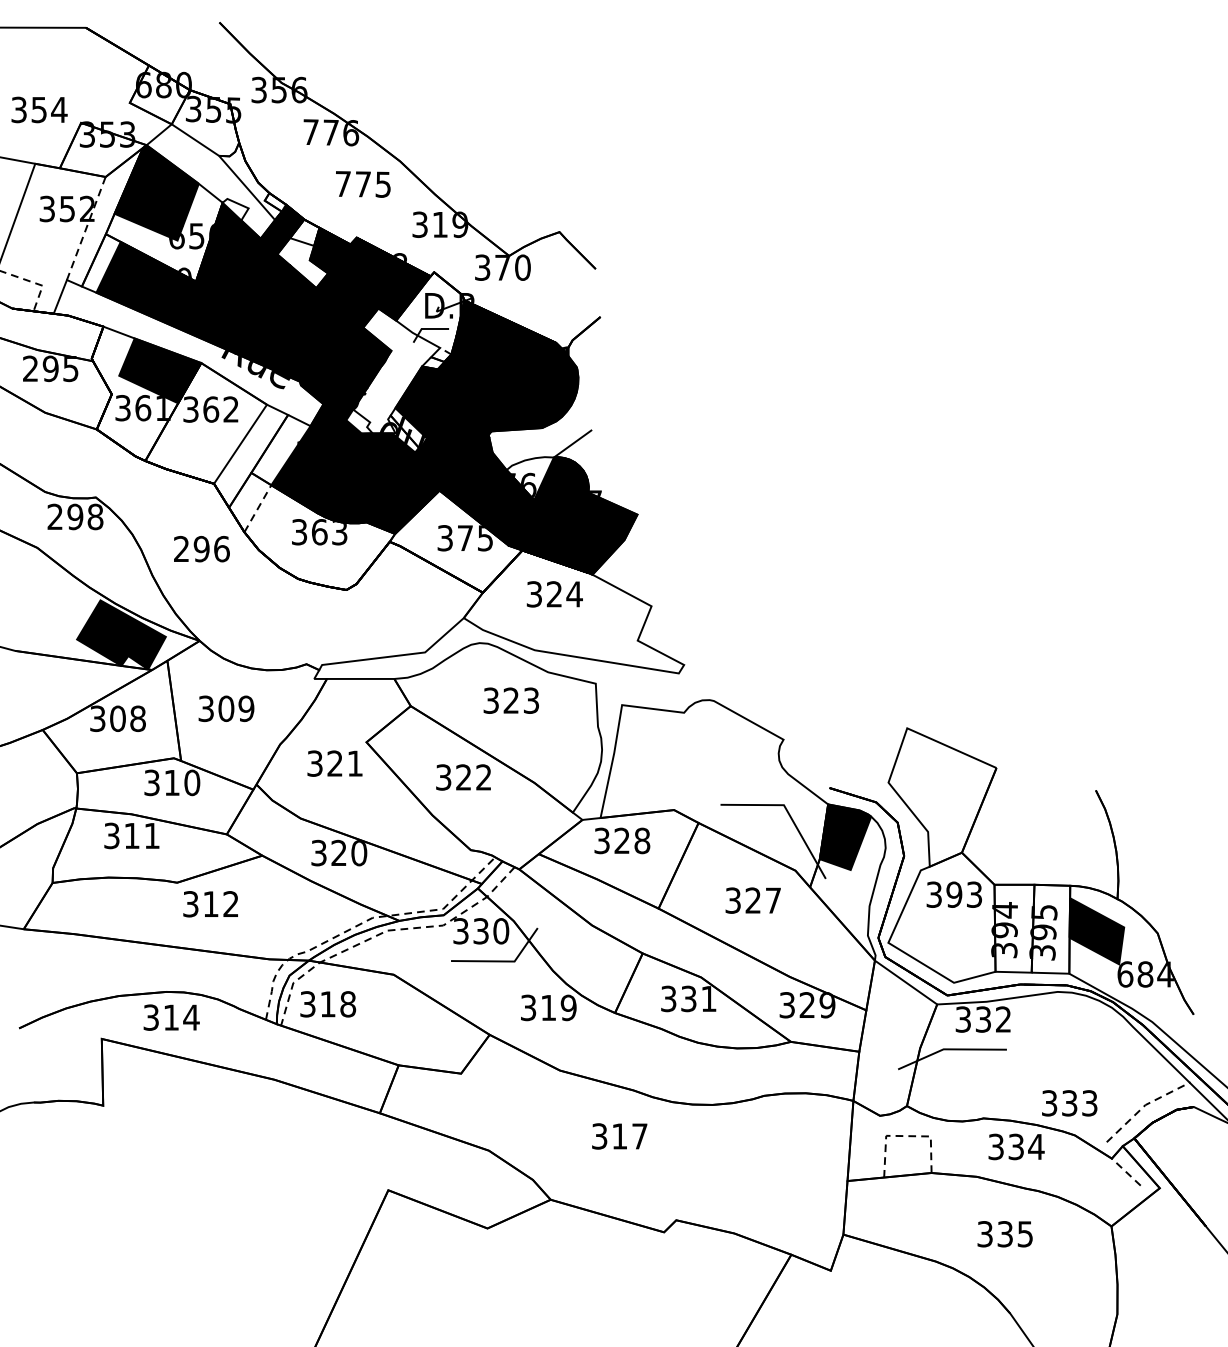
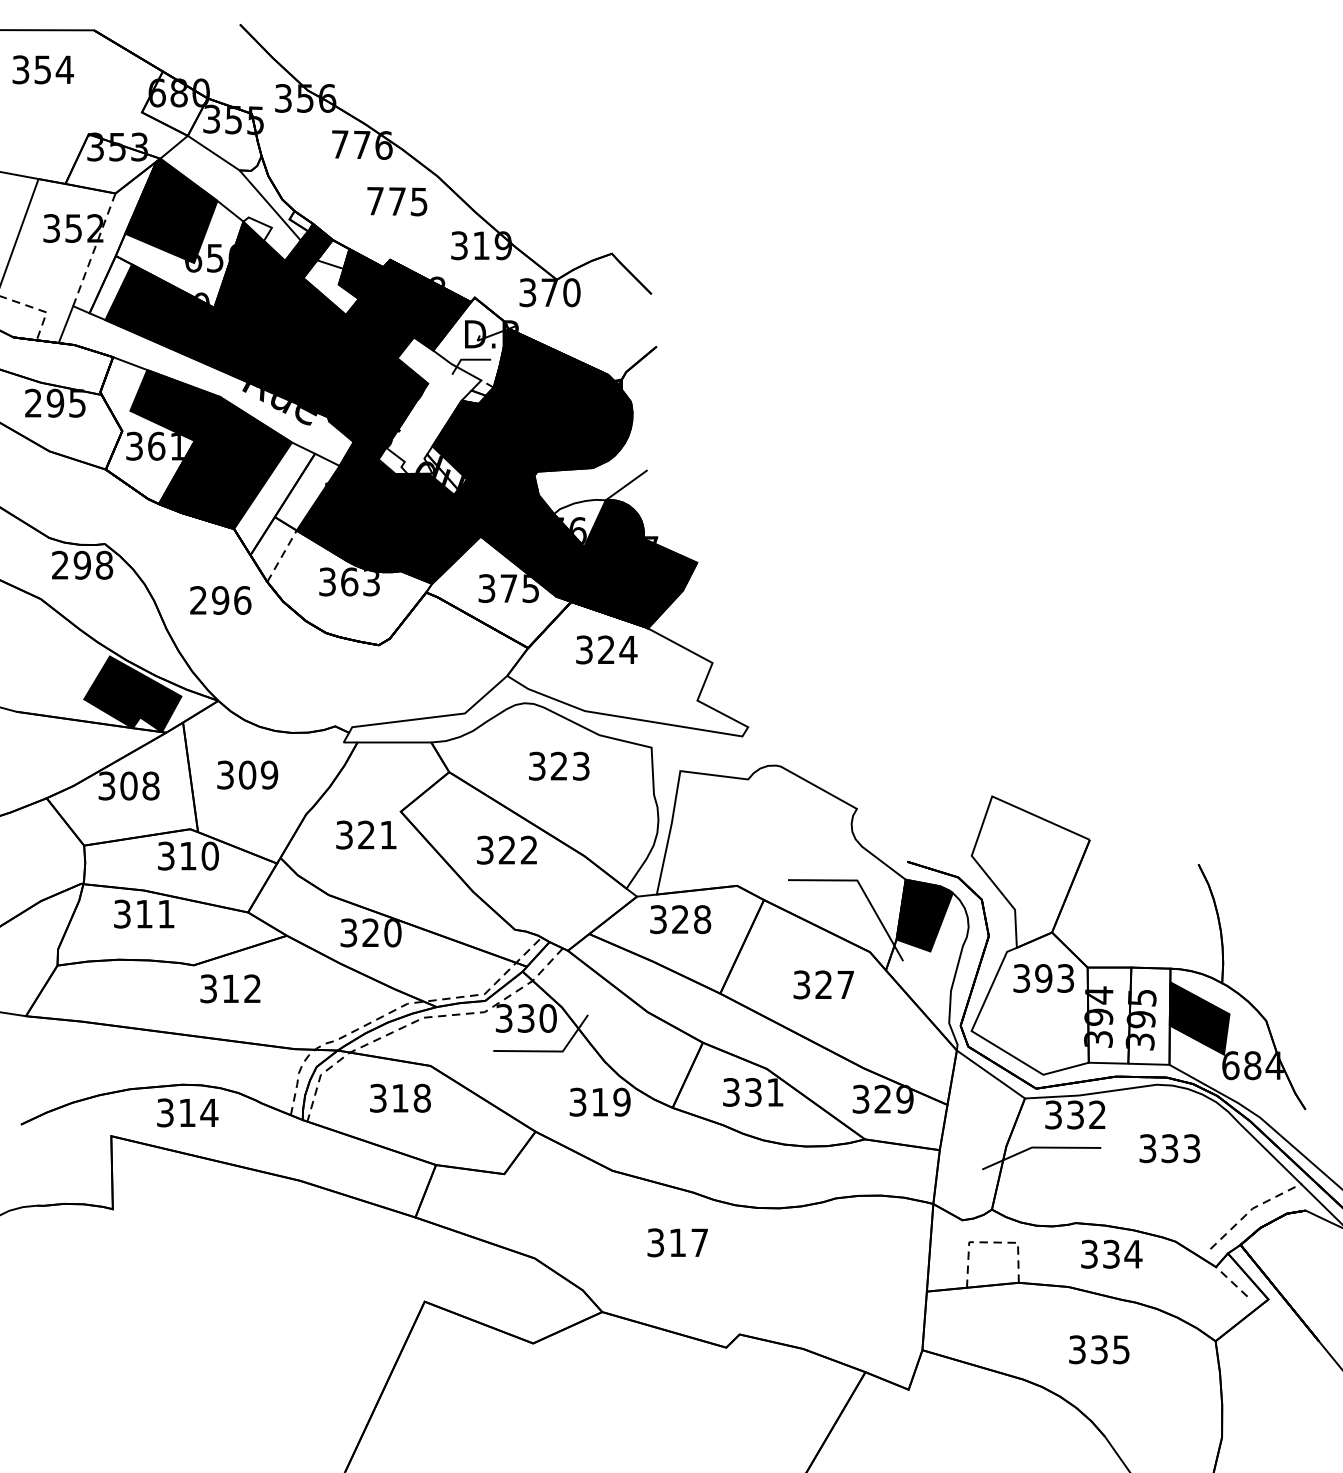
text: (39, 109) -> (43, 69), moved
fill: (206, 423) -> (225, 463), added
text: (328, 1004) -> (400, 1098), moved
text: (1069, 1103) -> (1169, 1148), moved

